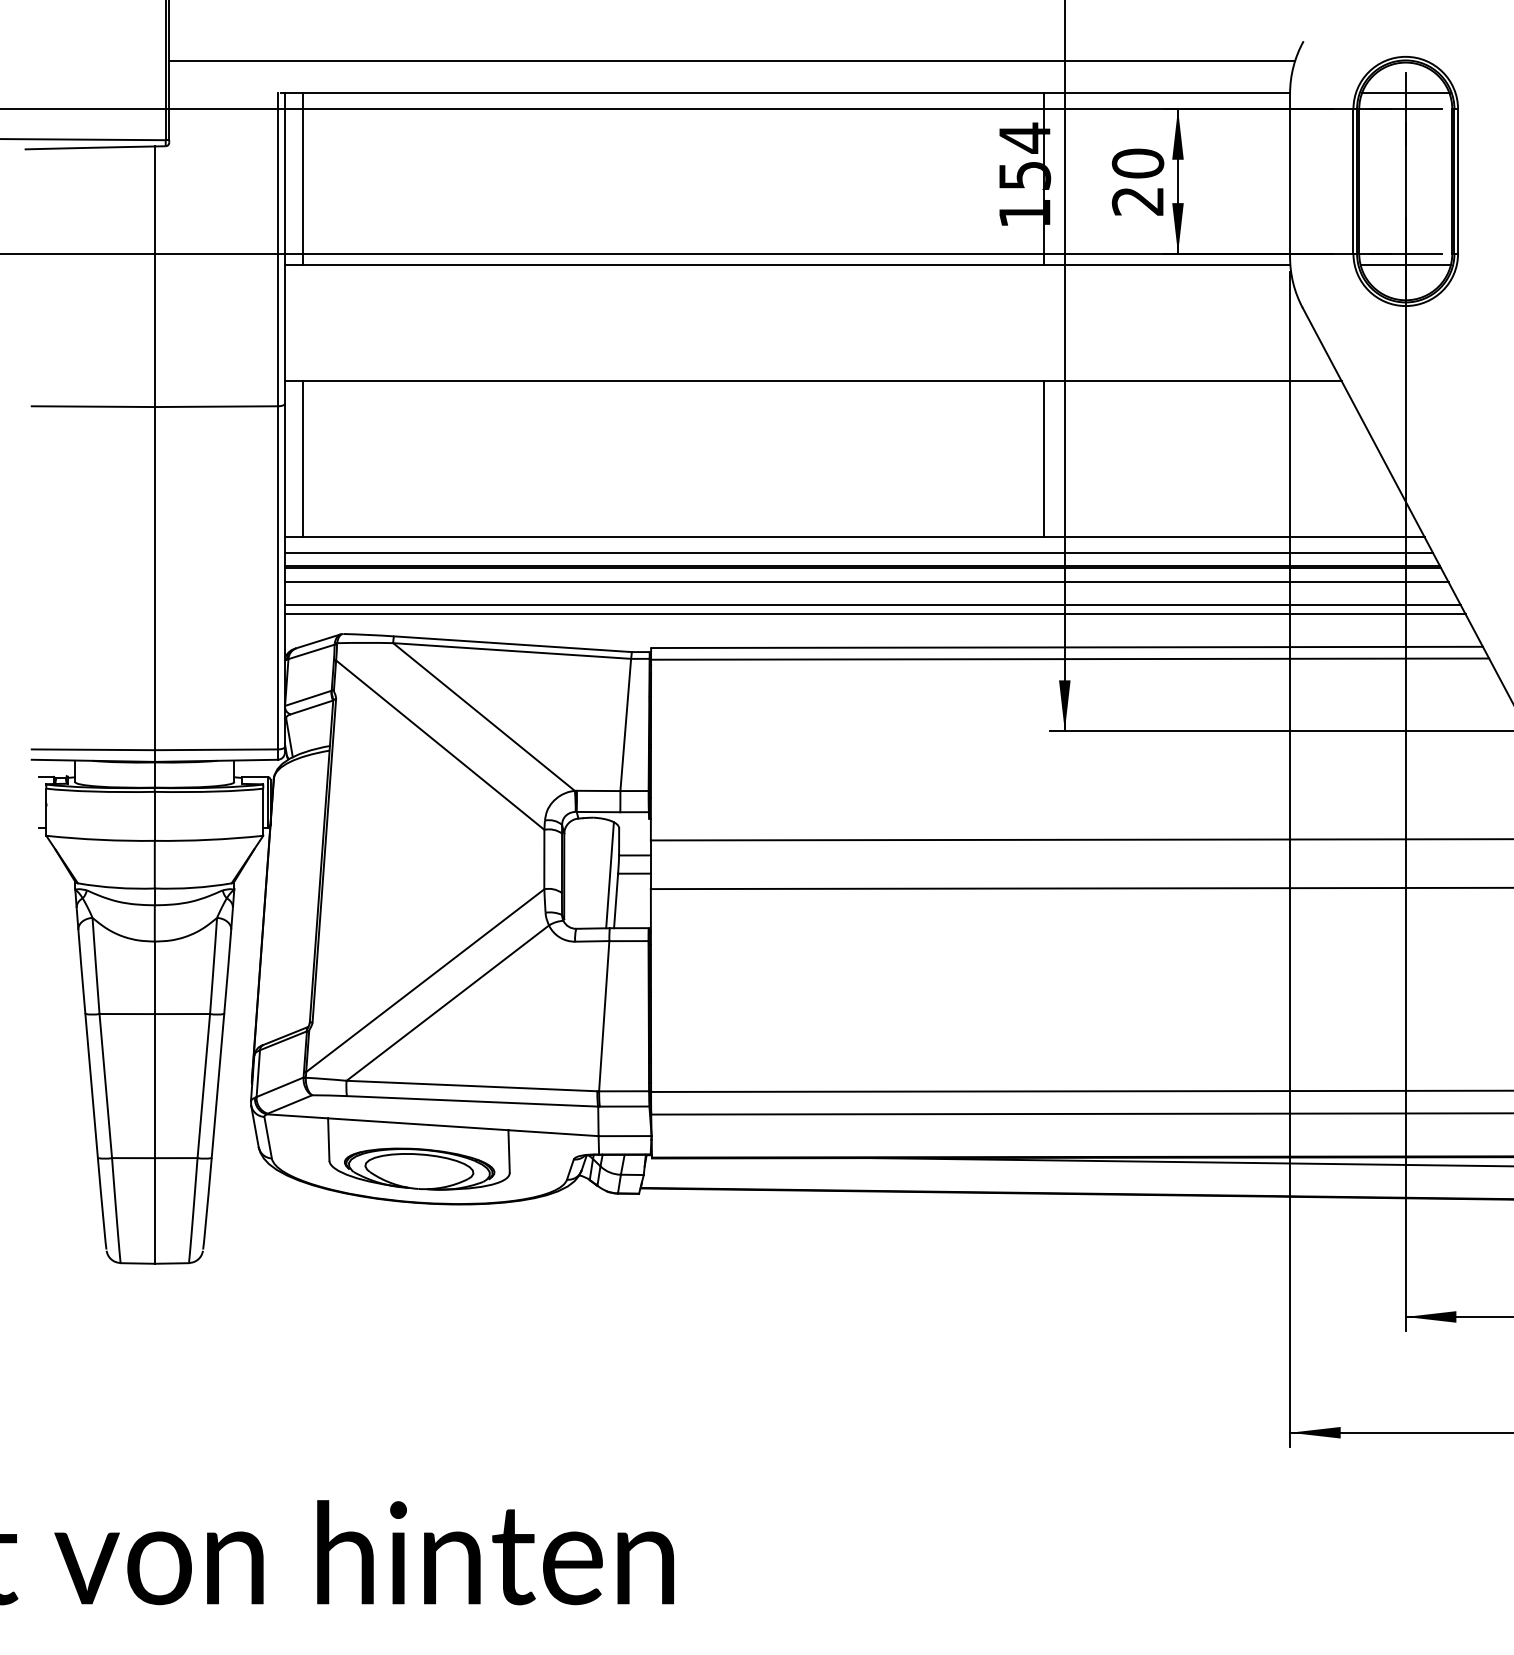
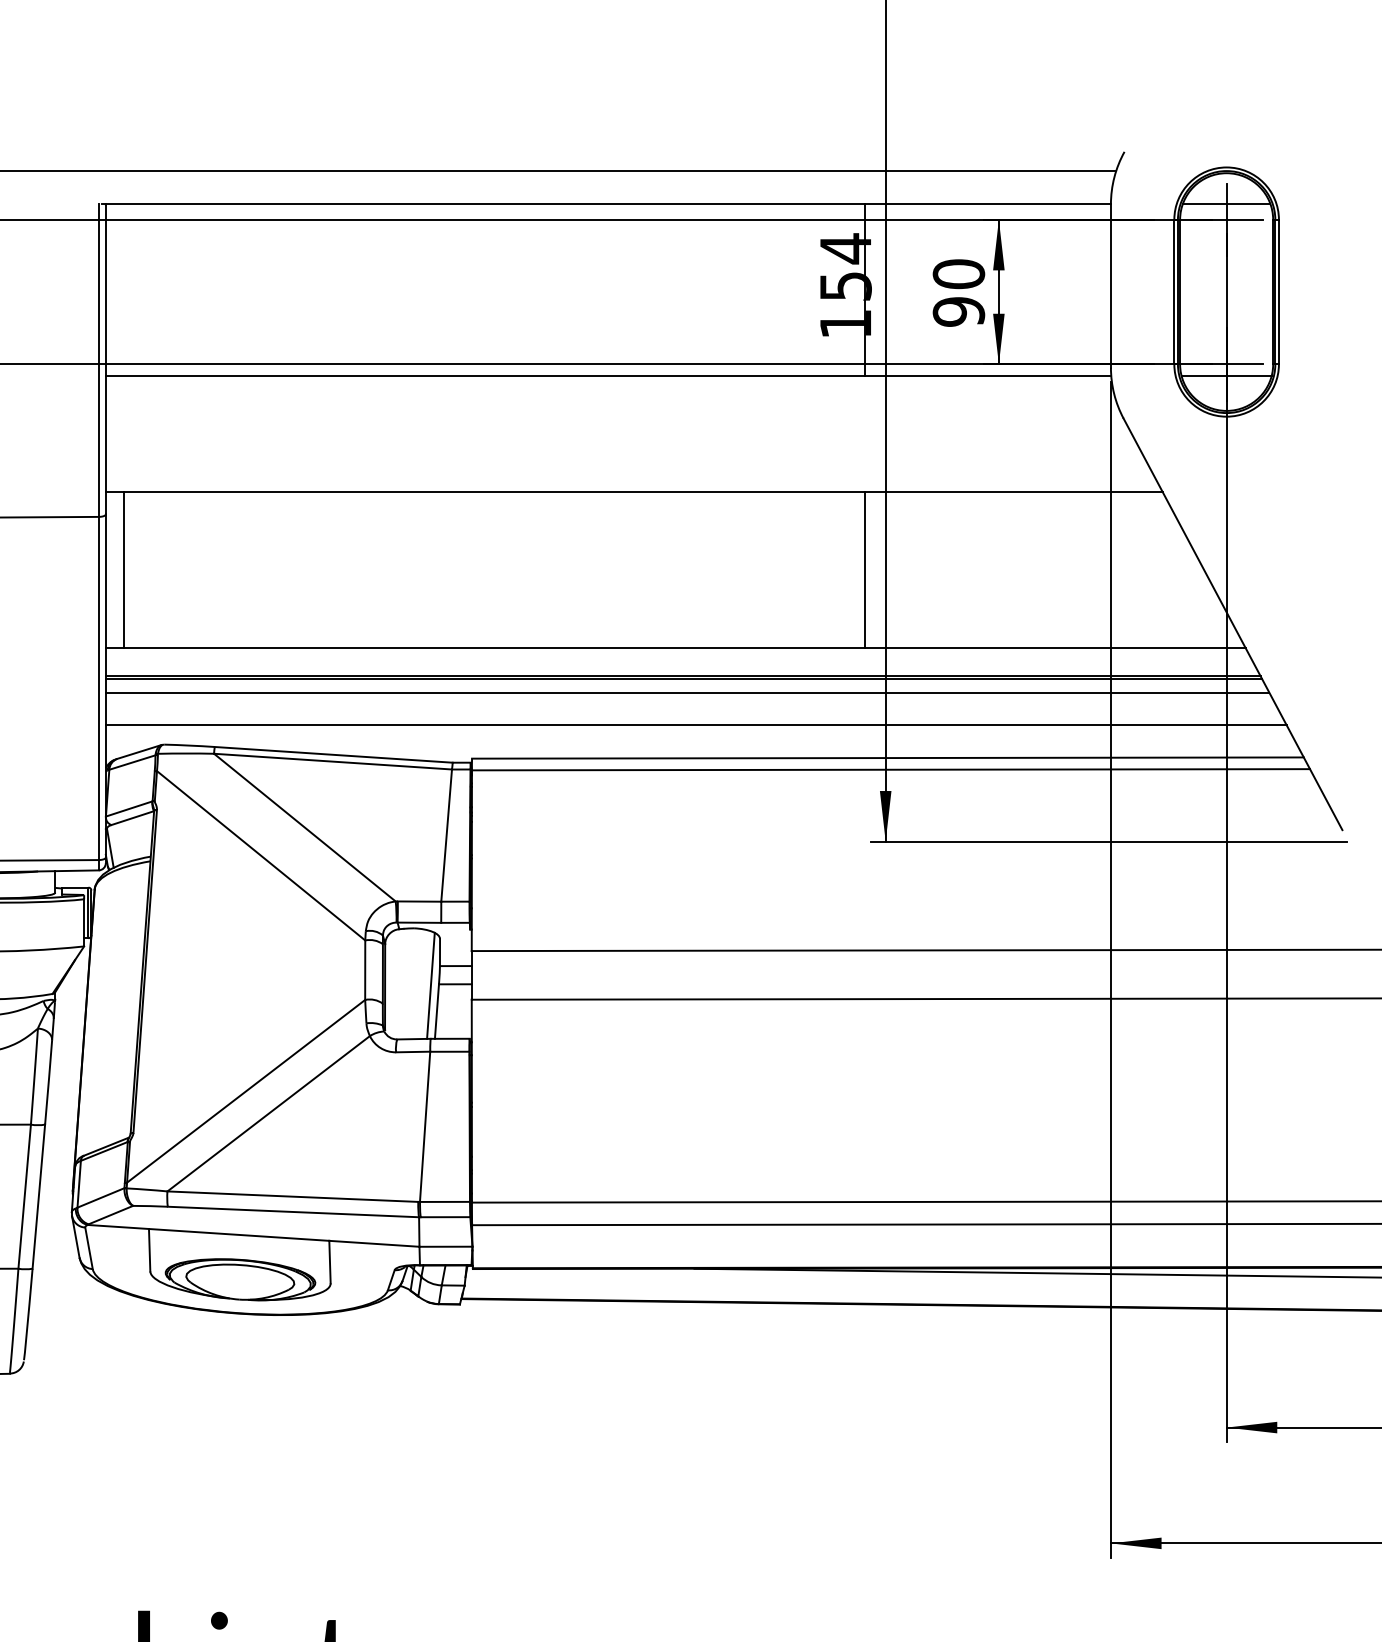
line: (303, 179) -> (124, 290), removed
text: (1138, 201) -> (959, 312), 20 -> 90
line: (858, 552) -> (679, 663), removed
line: (872, 605) -> (693, 716), removed

